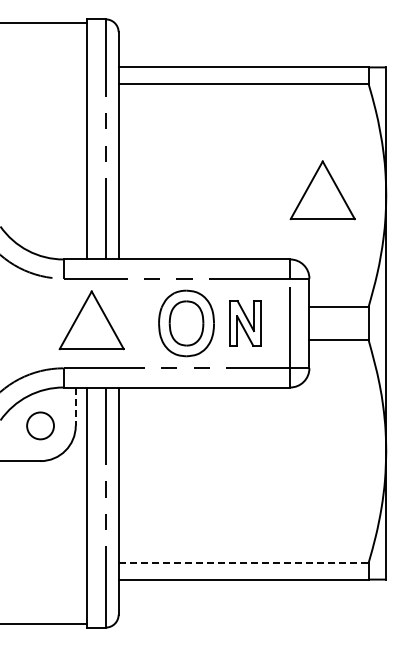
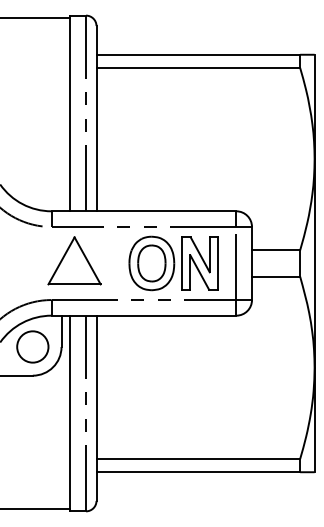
part: (322, 190) -> (262, 155), removed
part: (245, 323) -> (199, 263), size x1.43
line: (75, 407) -> (61, 331), dashed -> solid
circle: (40, 425) -> (32, 346), size x1.43
line: (243, 563) -> (198, 459), dashed -> solid

